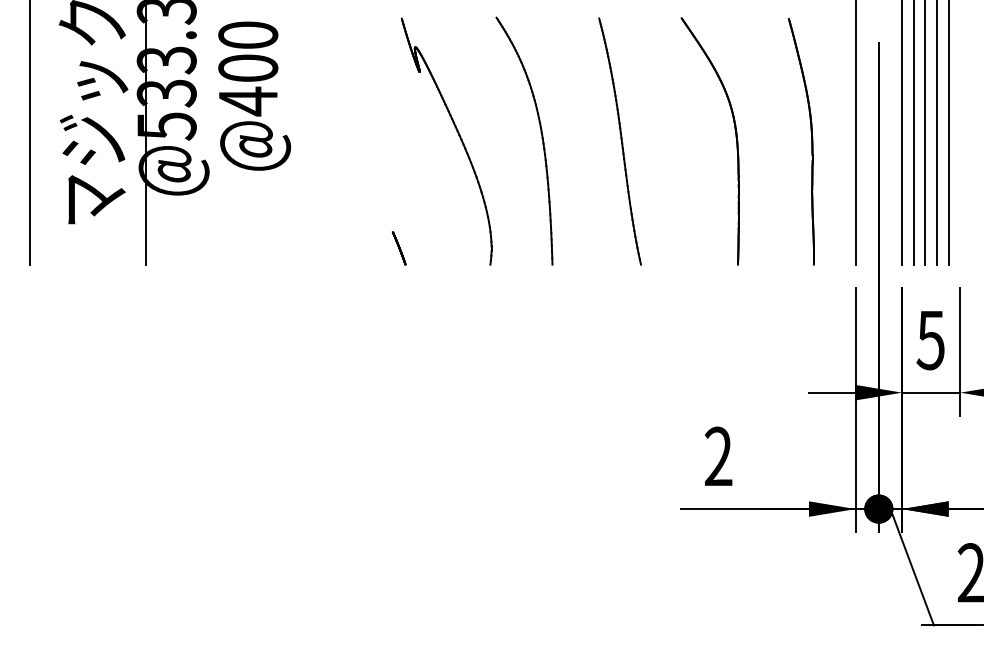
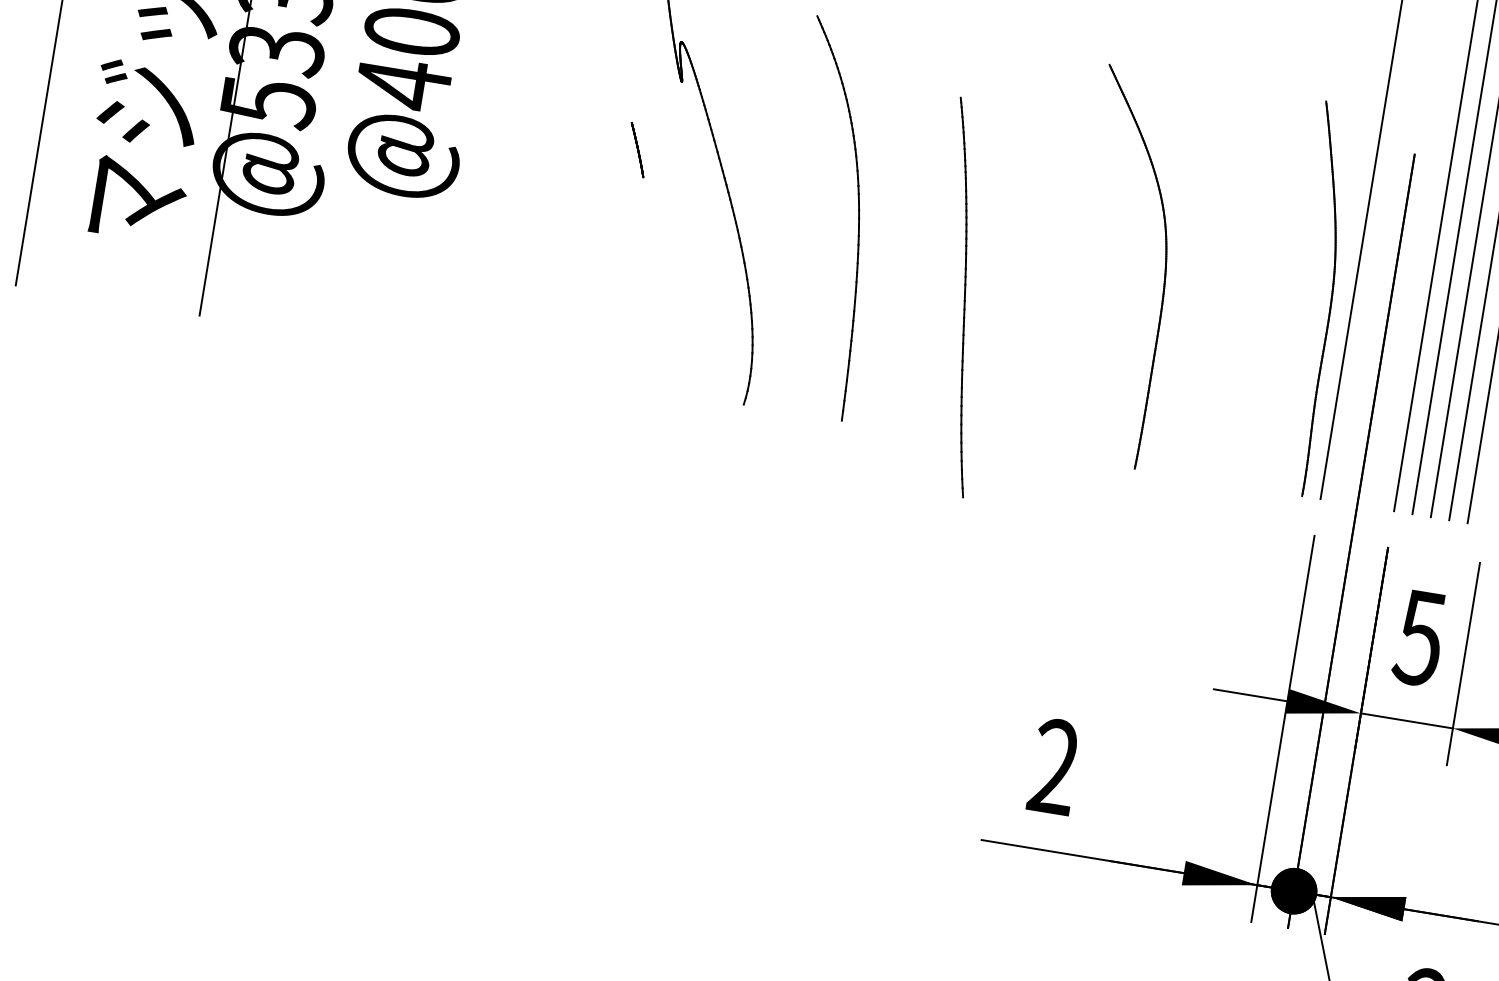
part: (619, 141) -> (961, 297), moved
part: (811, 141) -> (1330, 300), moved
line: (398, 248) -> (636, 150), moved

